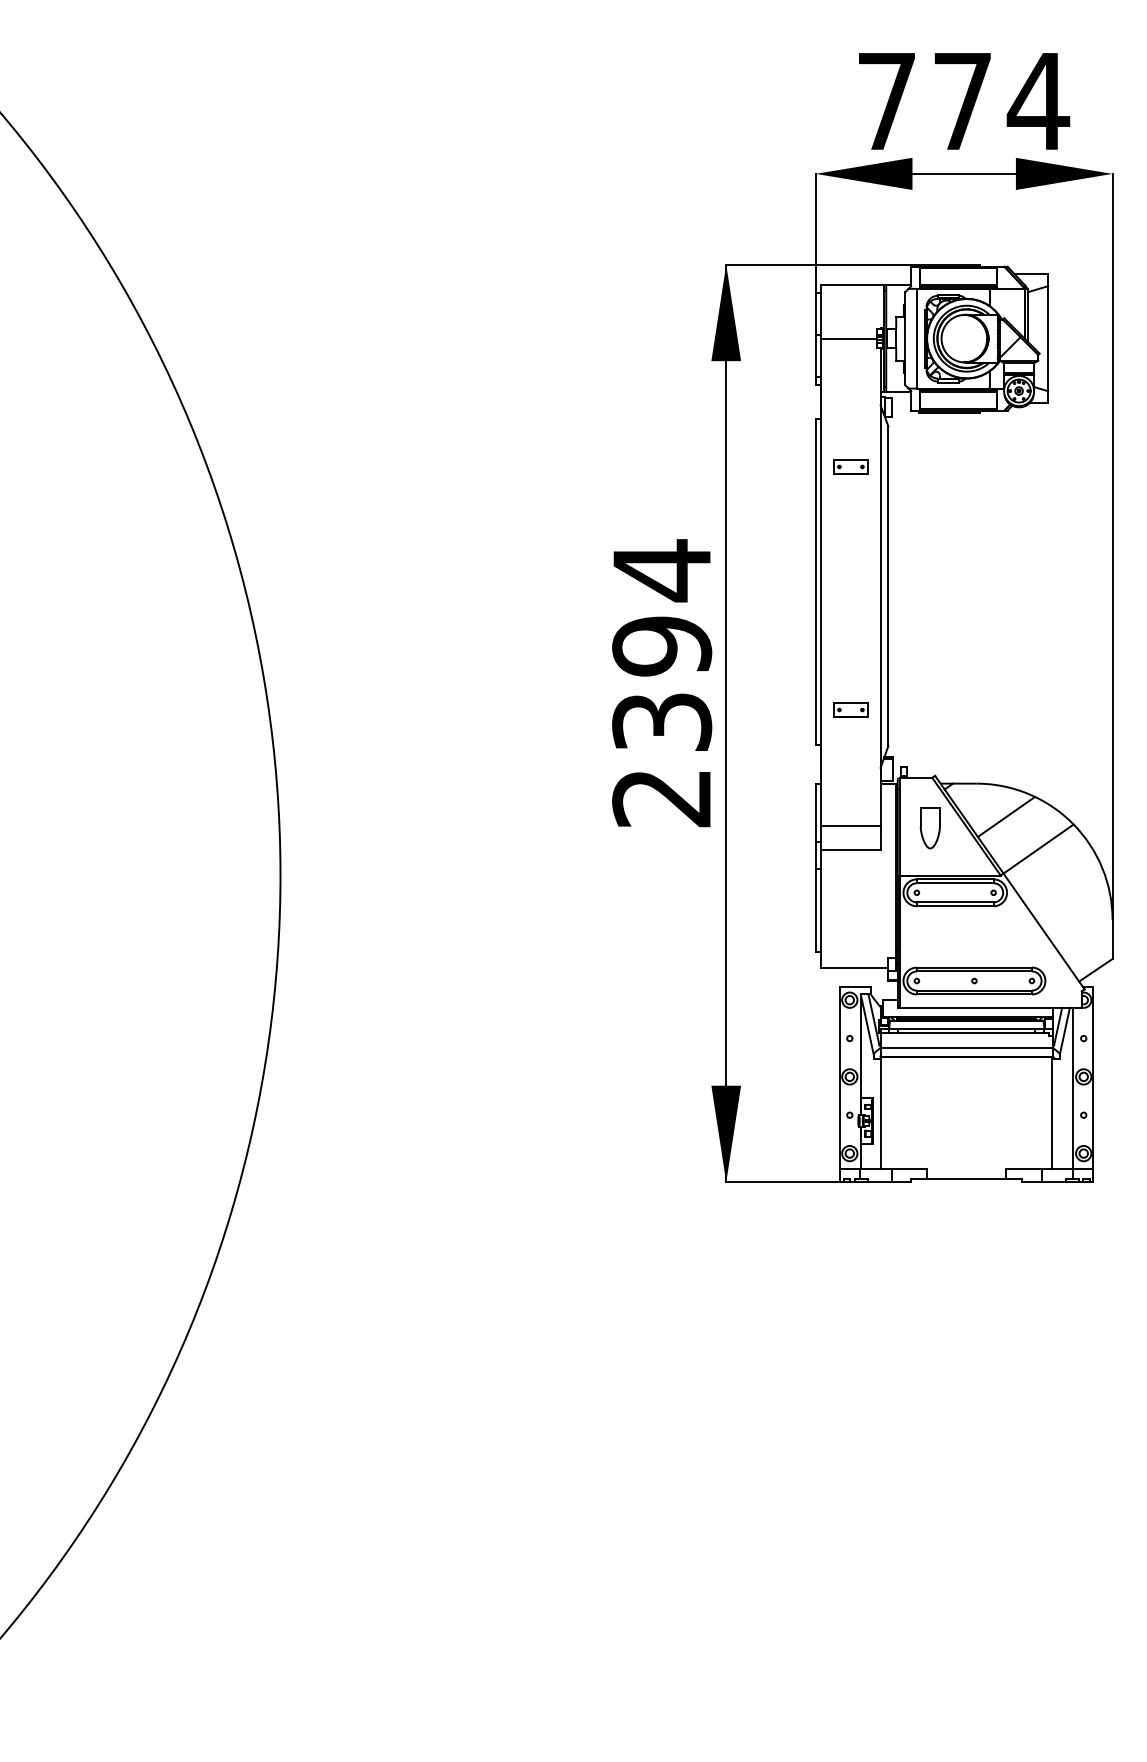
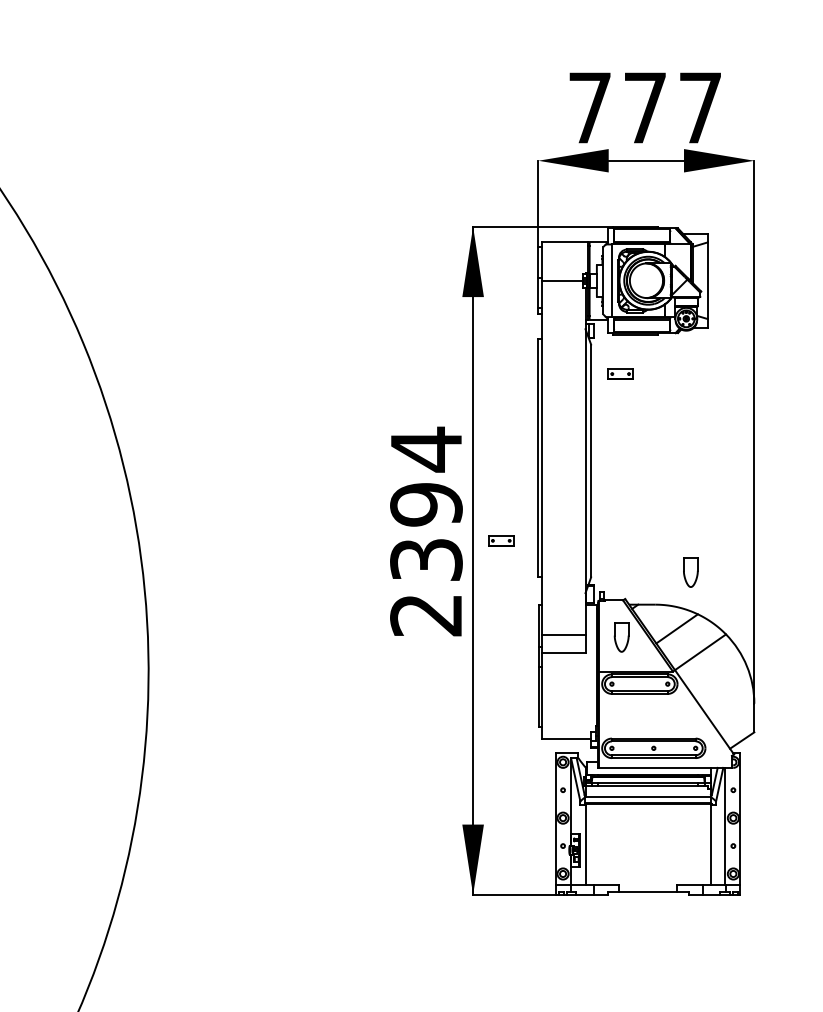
text: (1038, 101) -> (700, 108), 774 -> 777
part: (850, 466) -> (620, 373), moved
part: (850, 709) -> (500, 540), moved
part: (1024, 739) -> (690, 572), added

